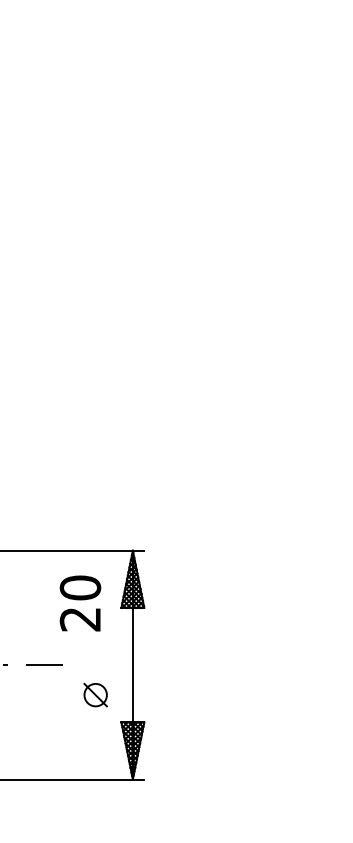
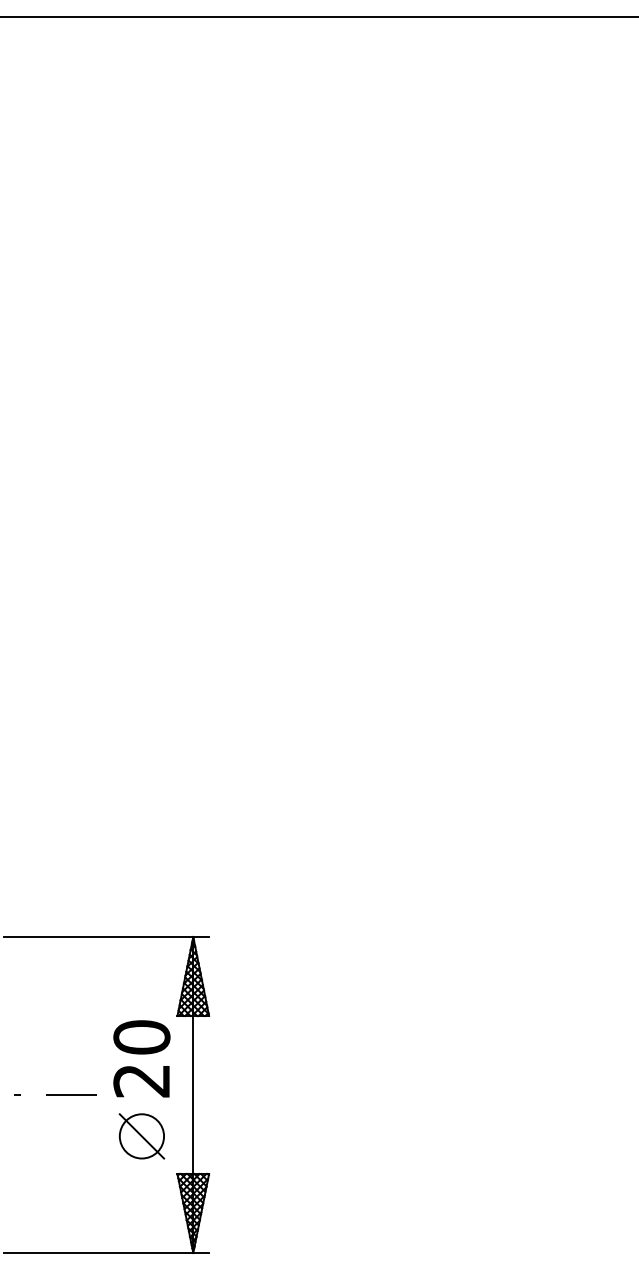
text: (80, 603) -> (141, 1058), moved
part: (95, 695) -> (141, 1136), size x1.43

